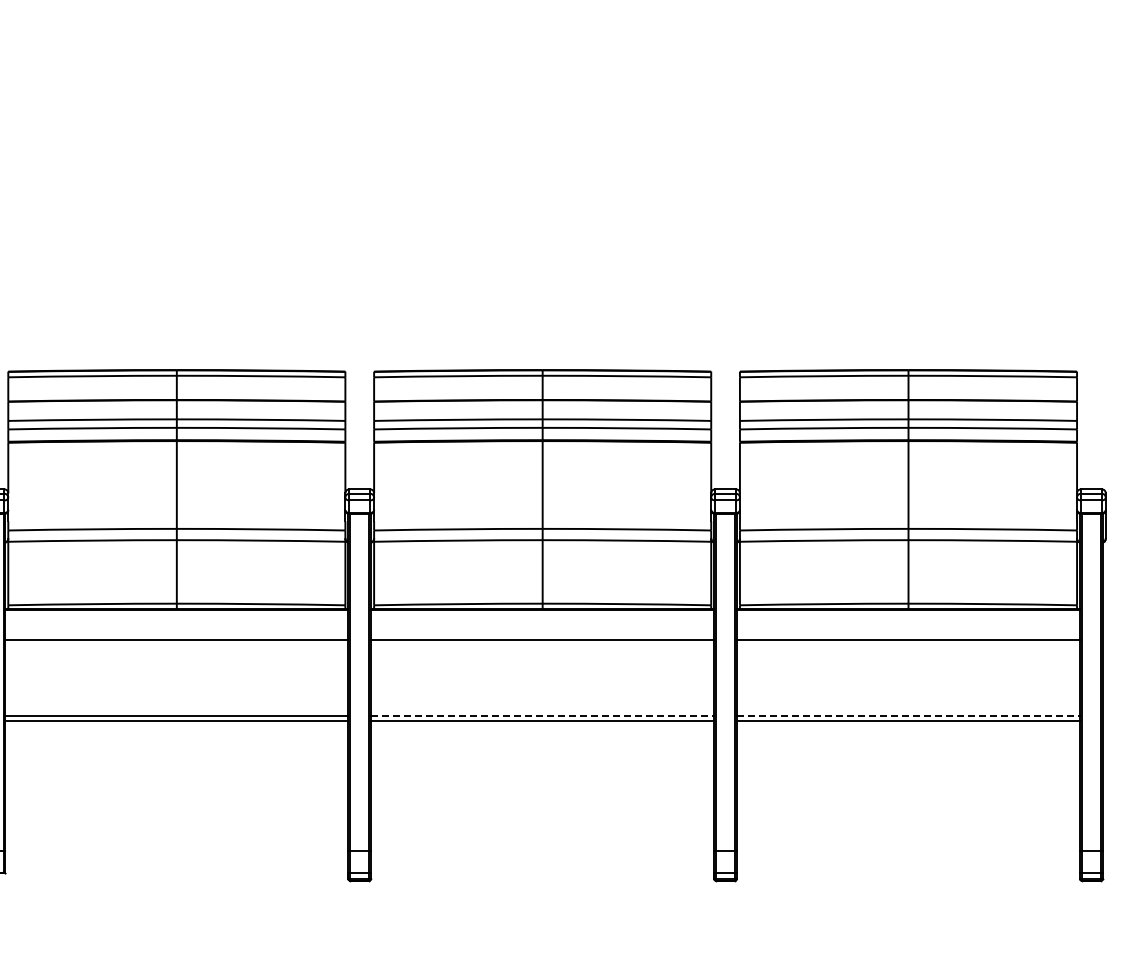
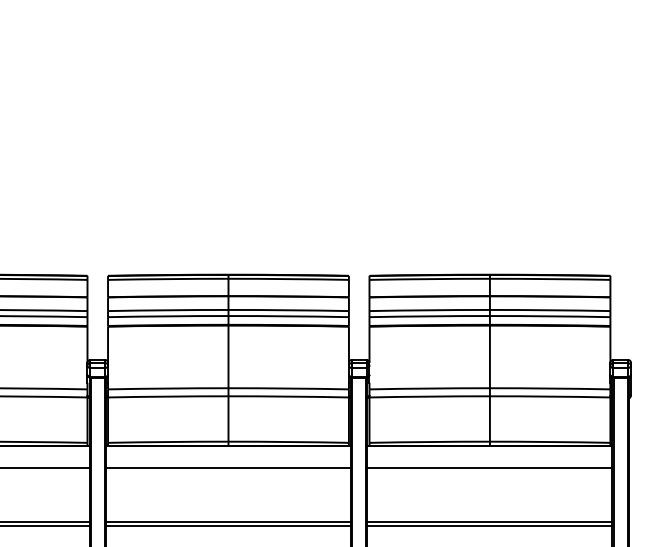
line: (543, 715) -> (229, 521), dashed -> solid
line: (909, 715) -> (490, 521), dashed -> solid

